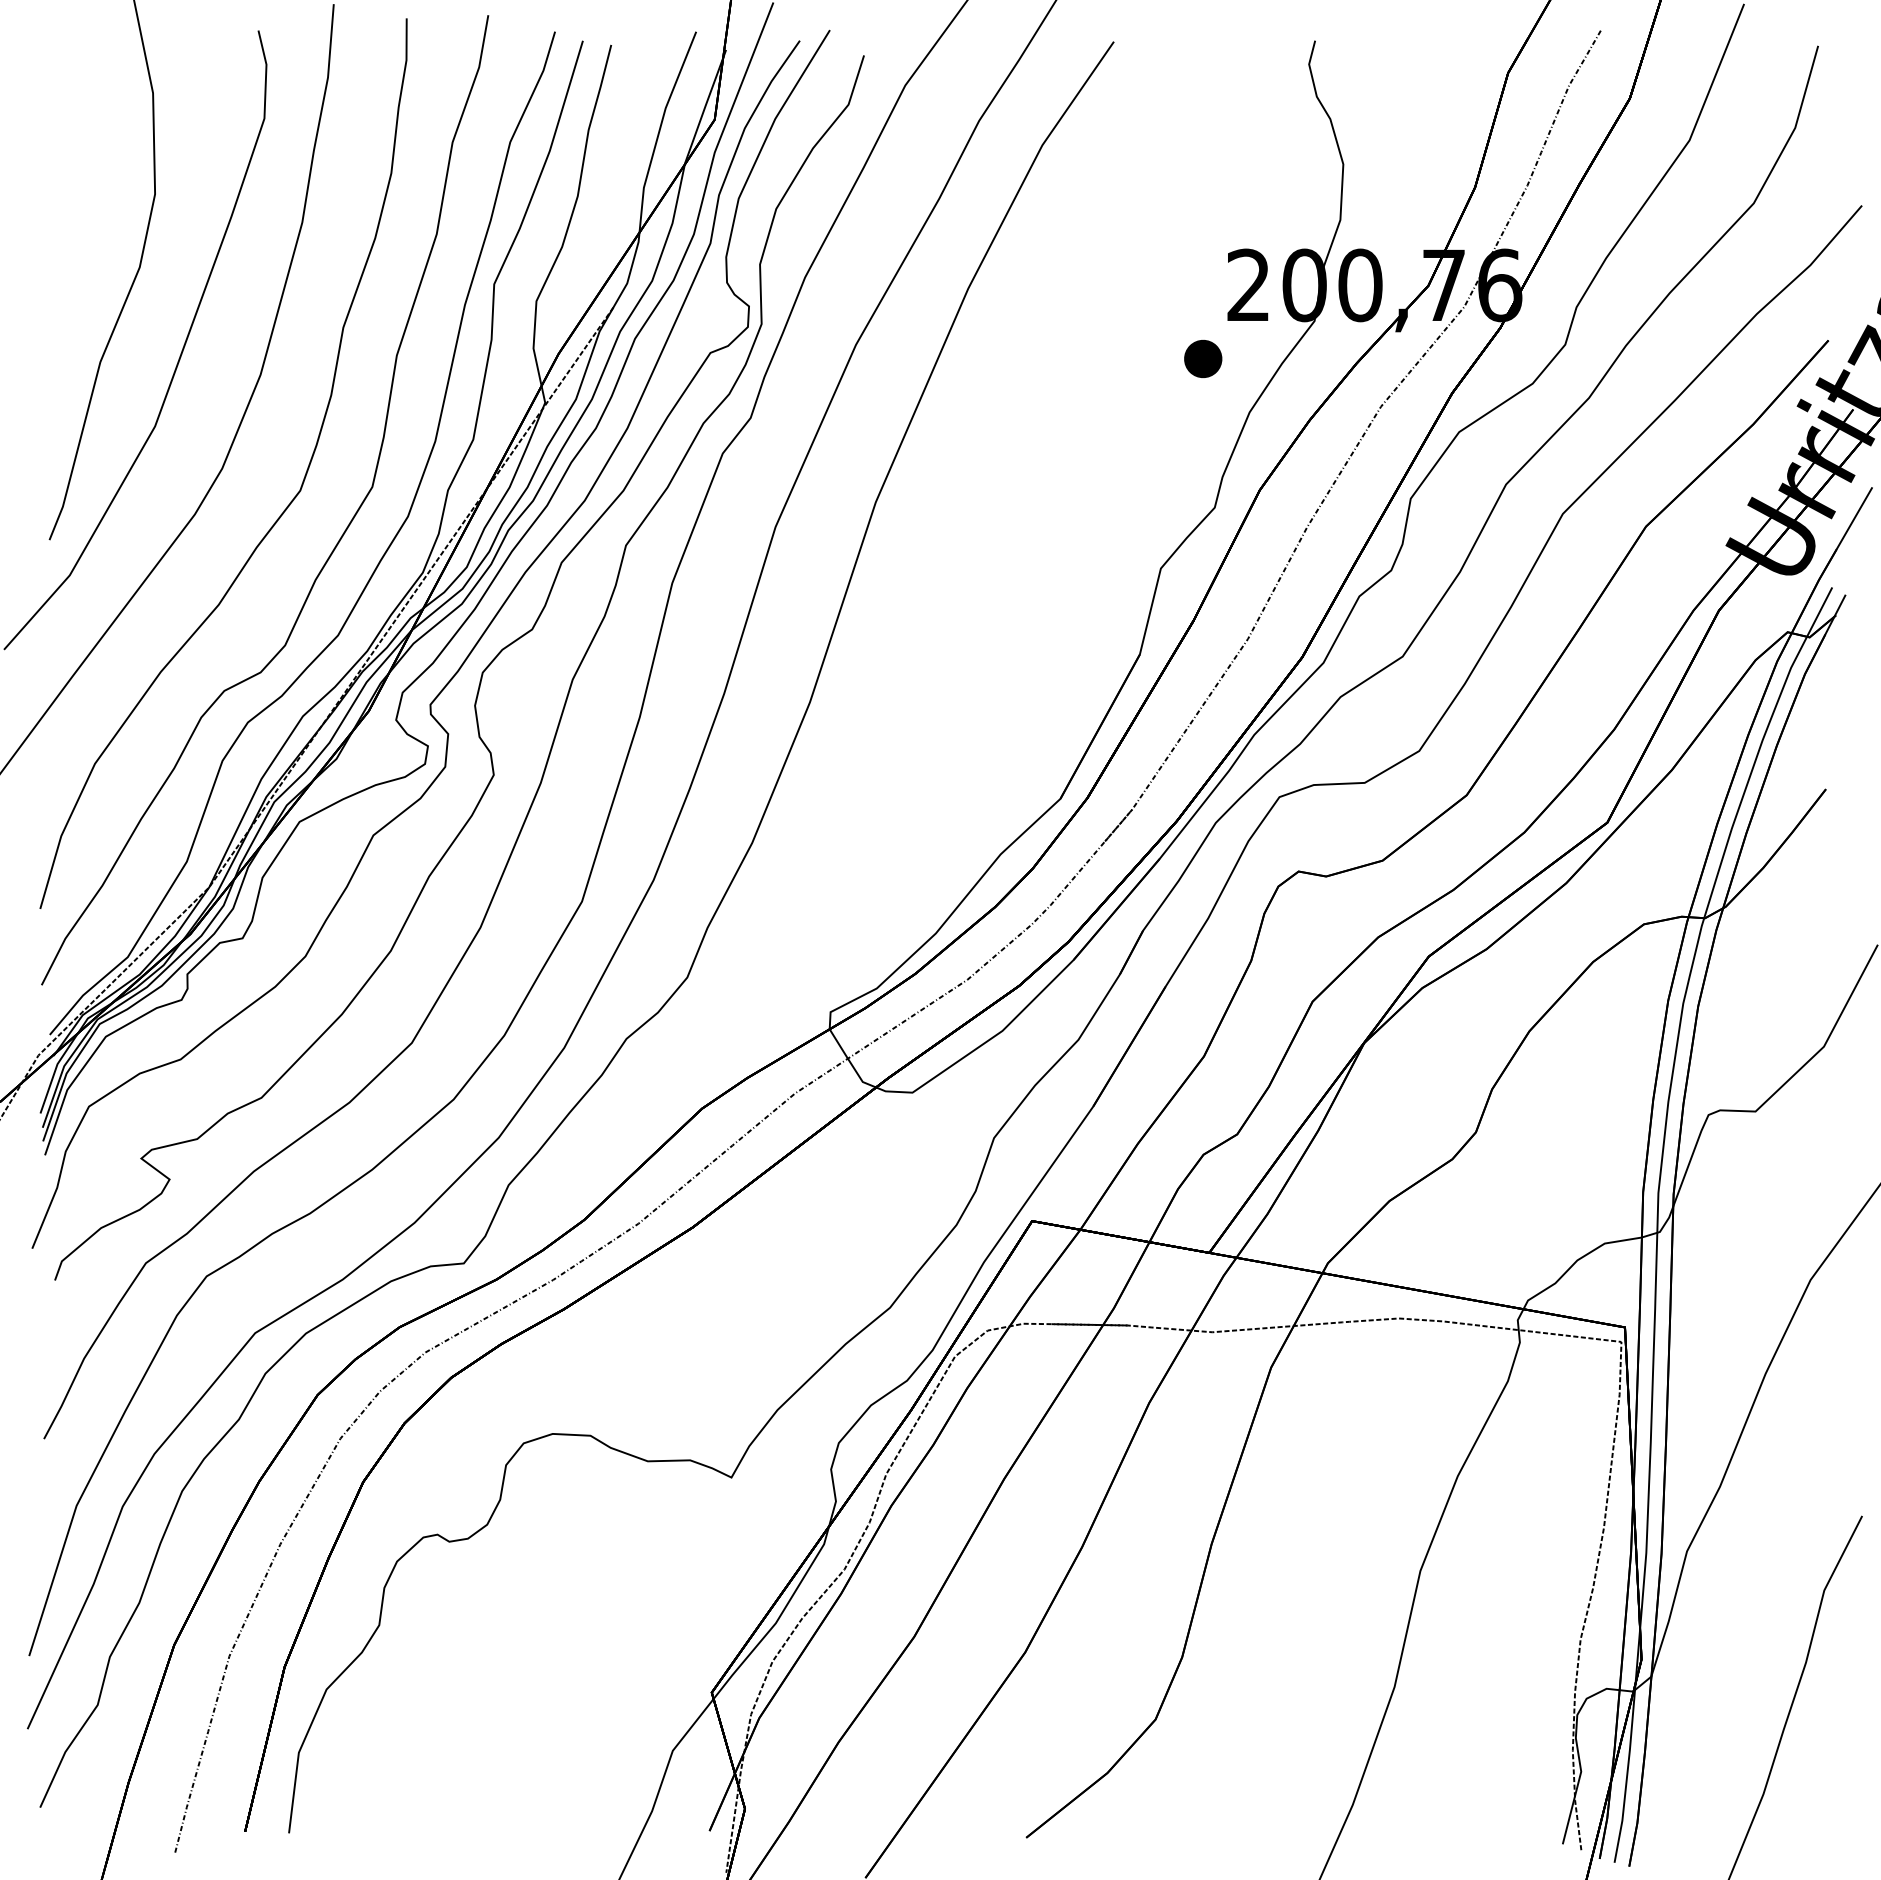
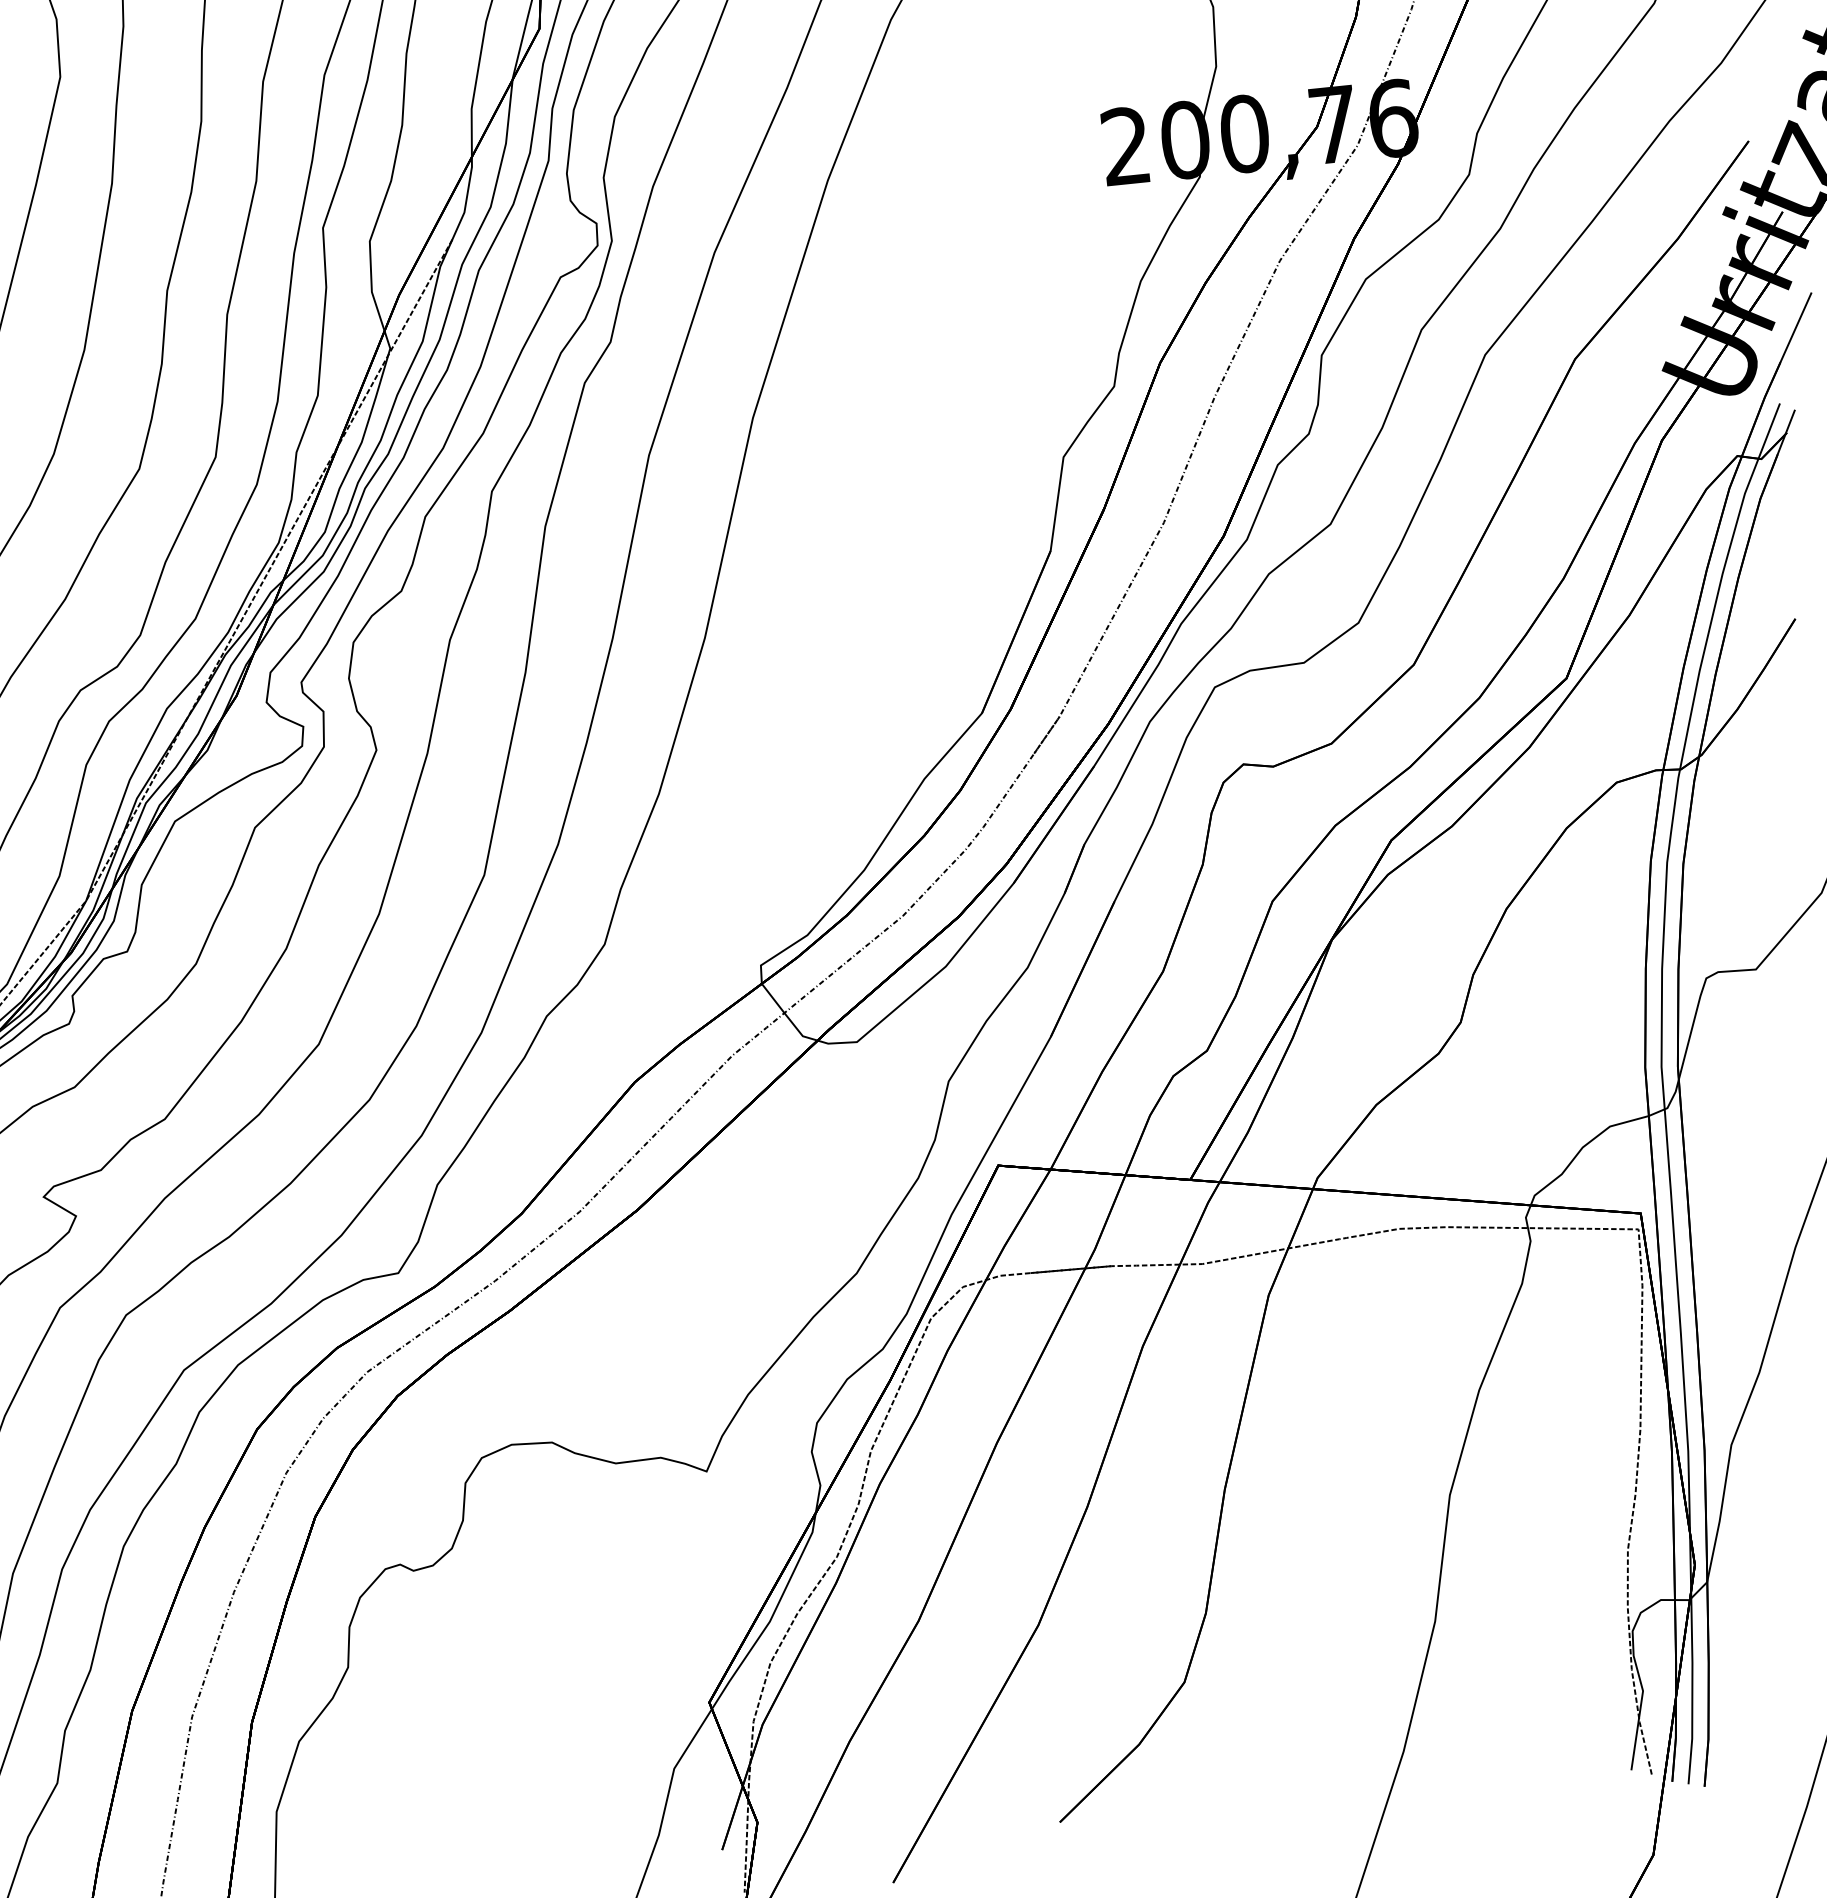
part: (1203, 358) -> (1085, 229), removed

